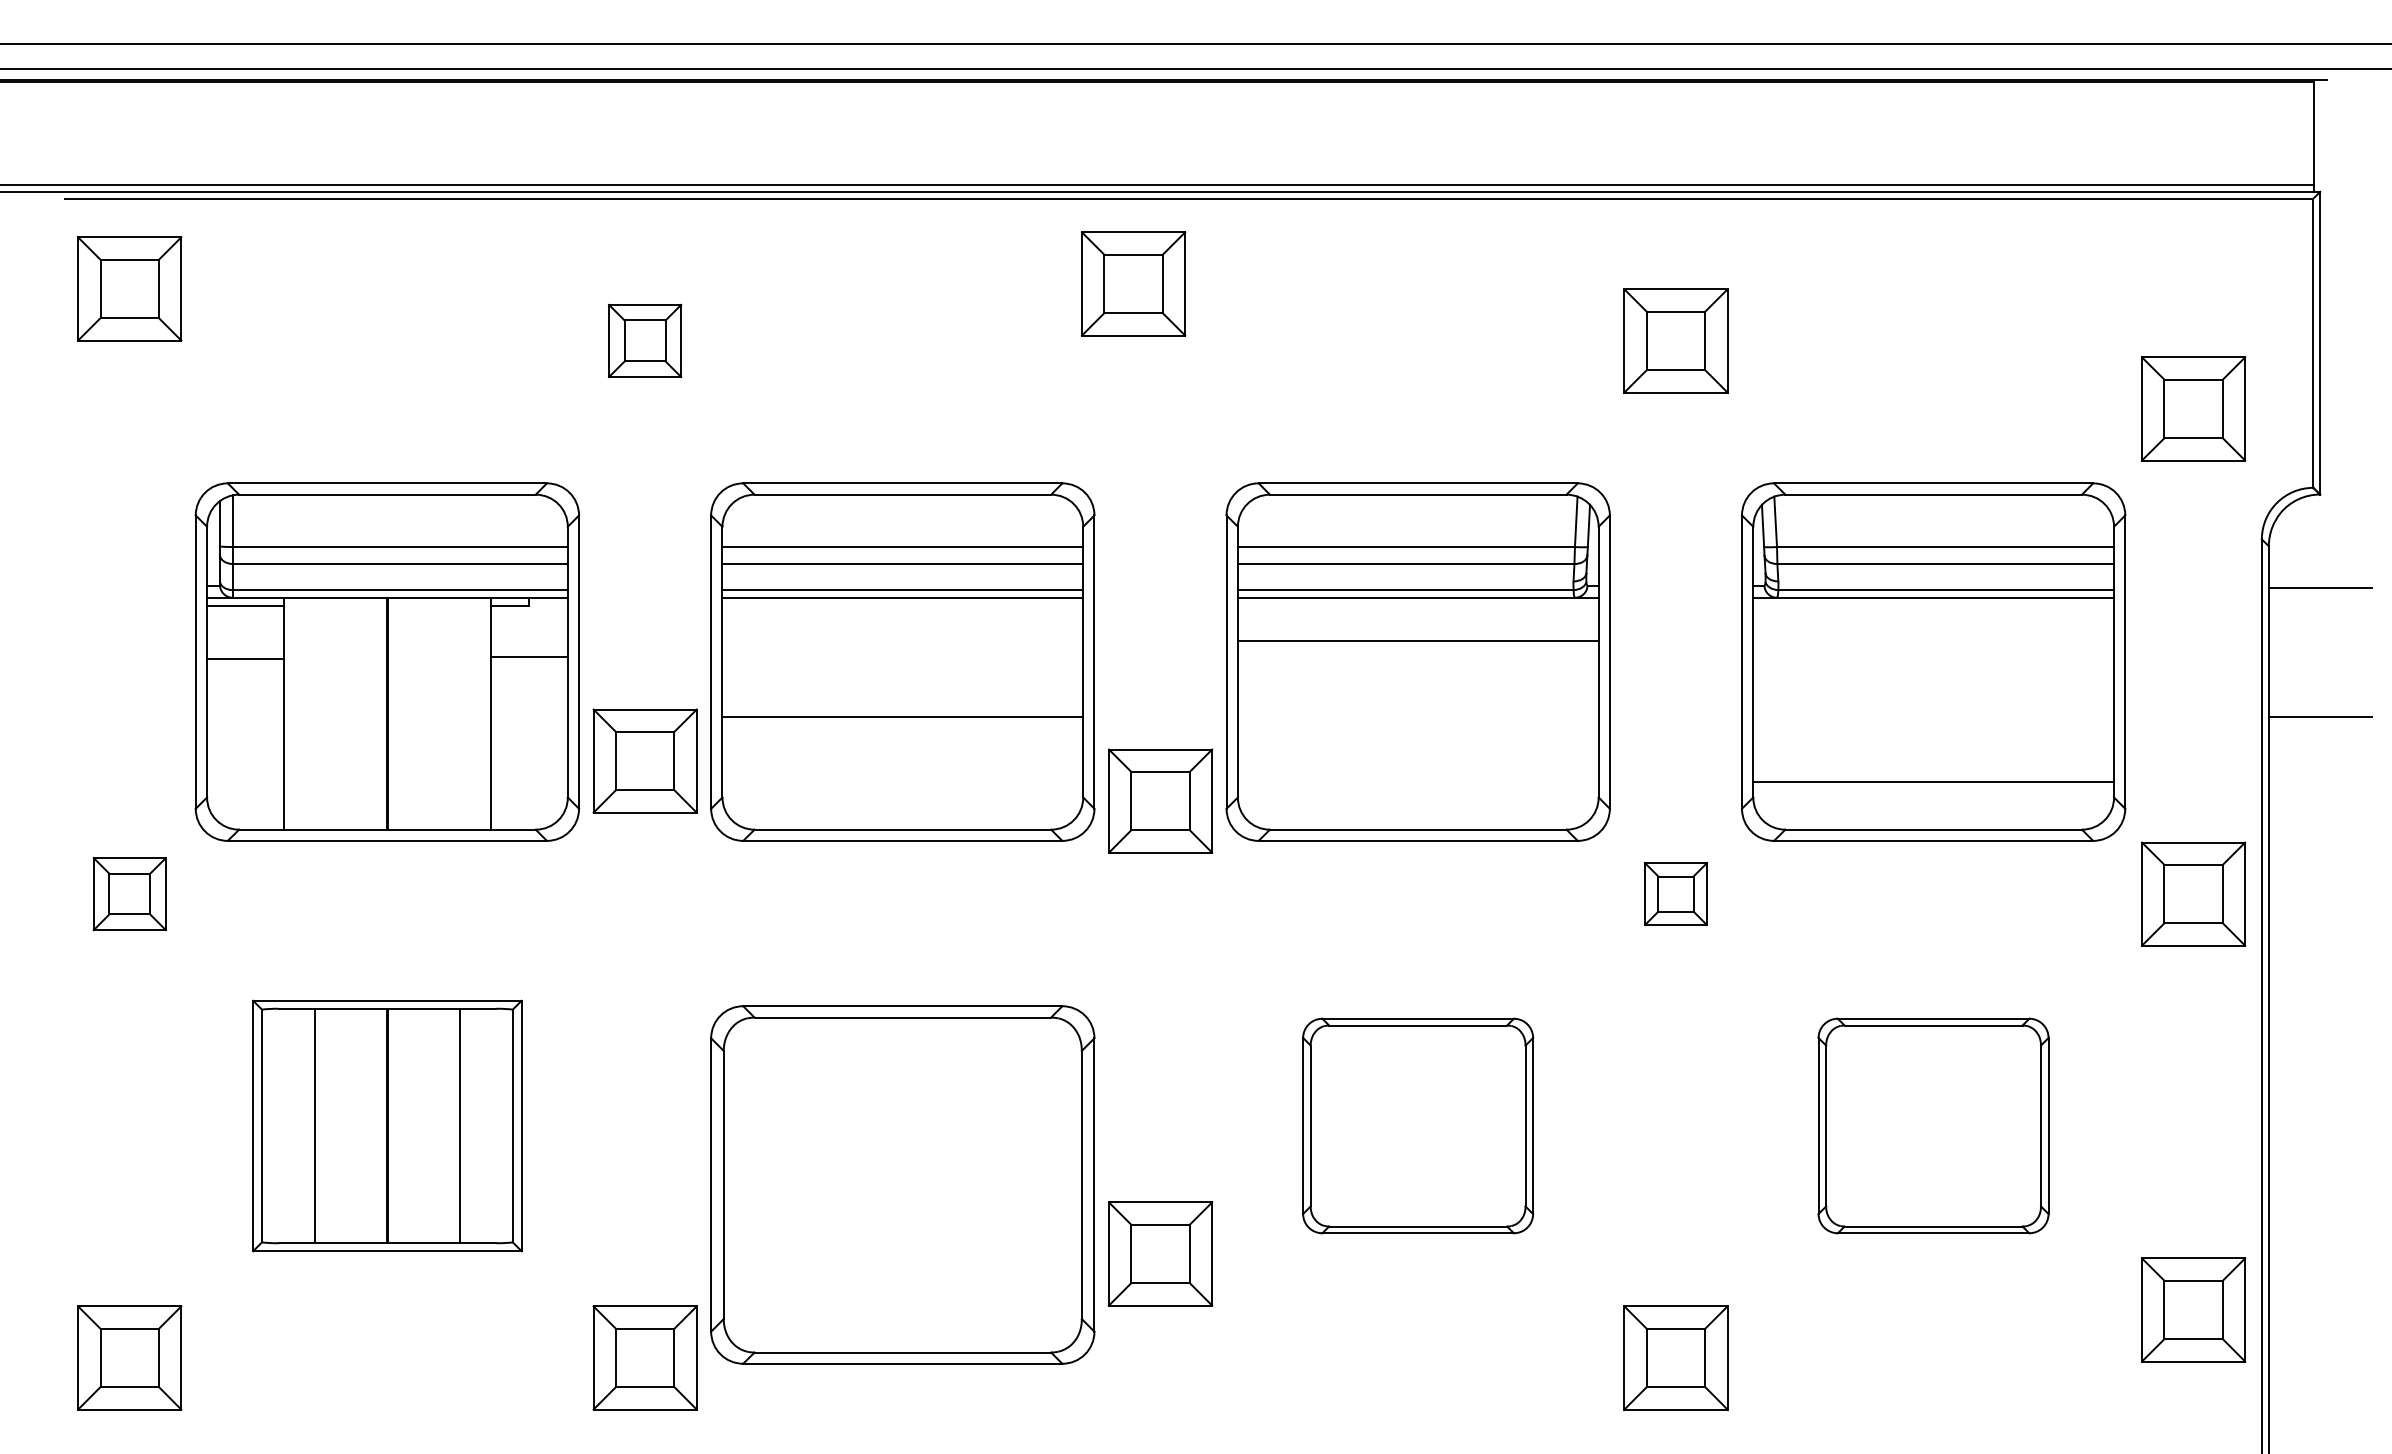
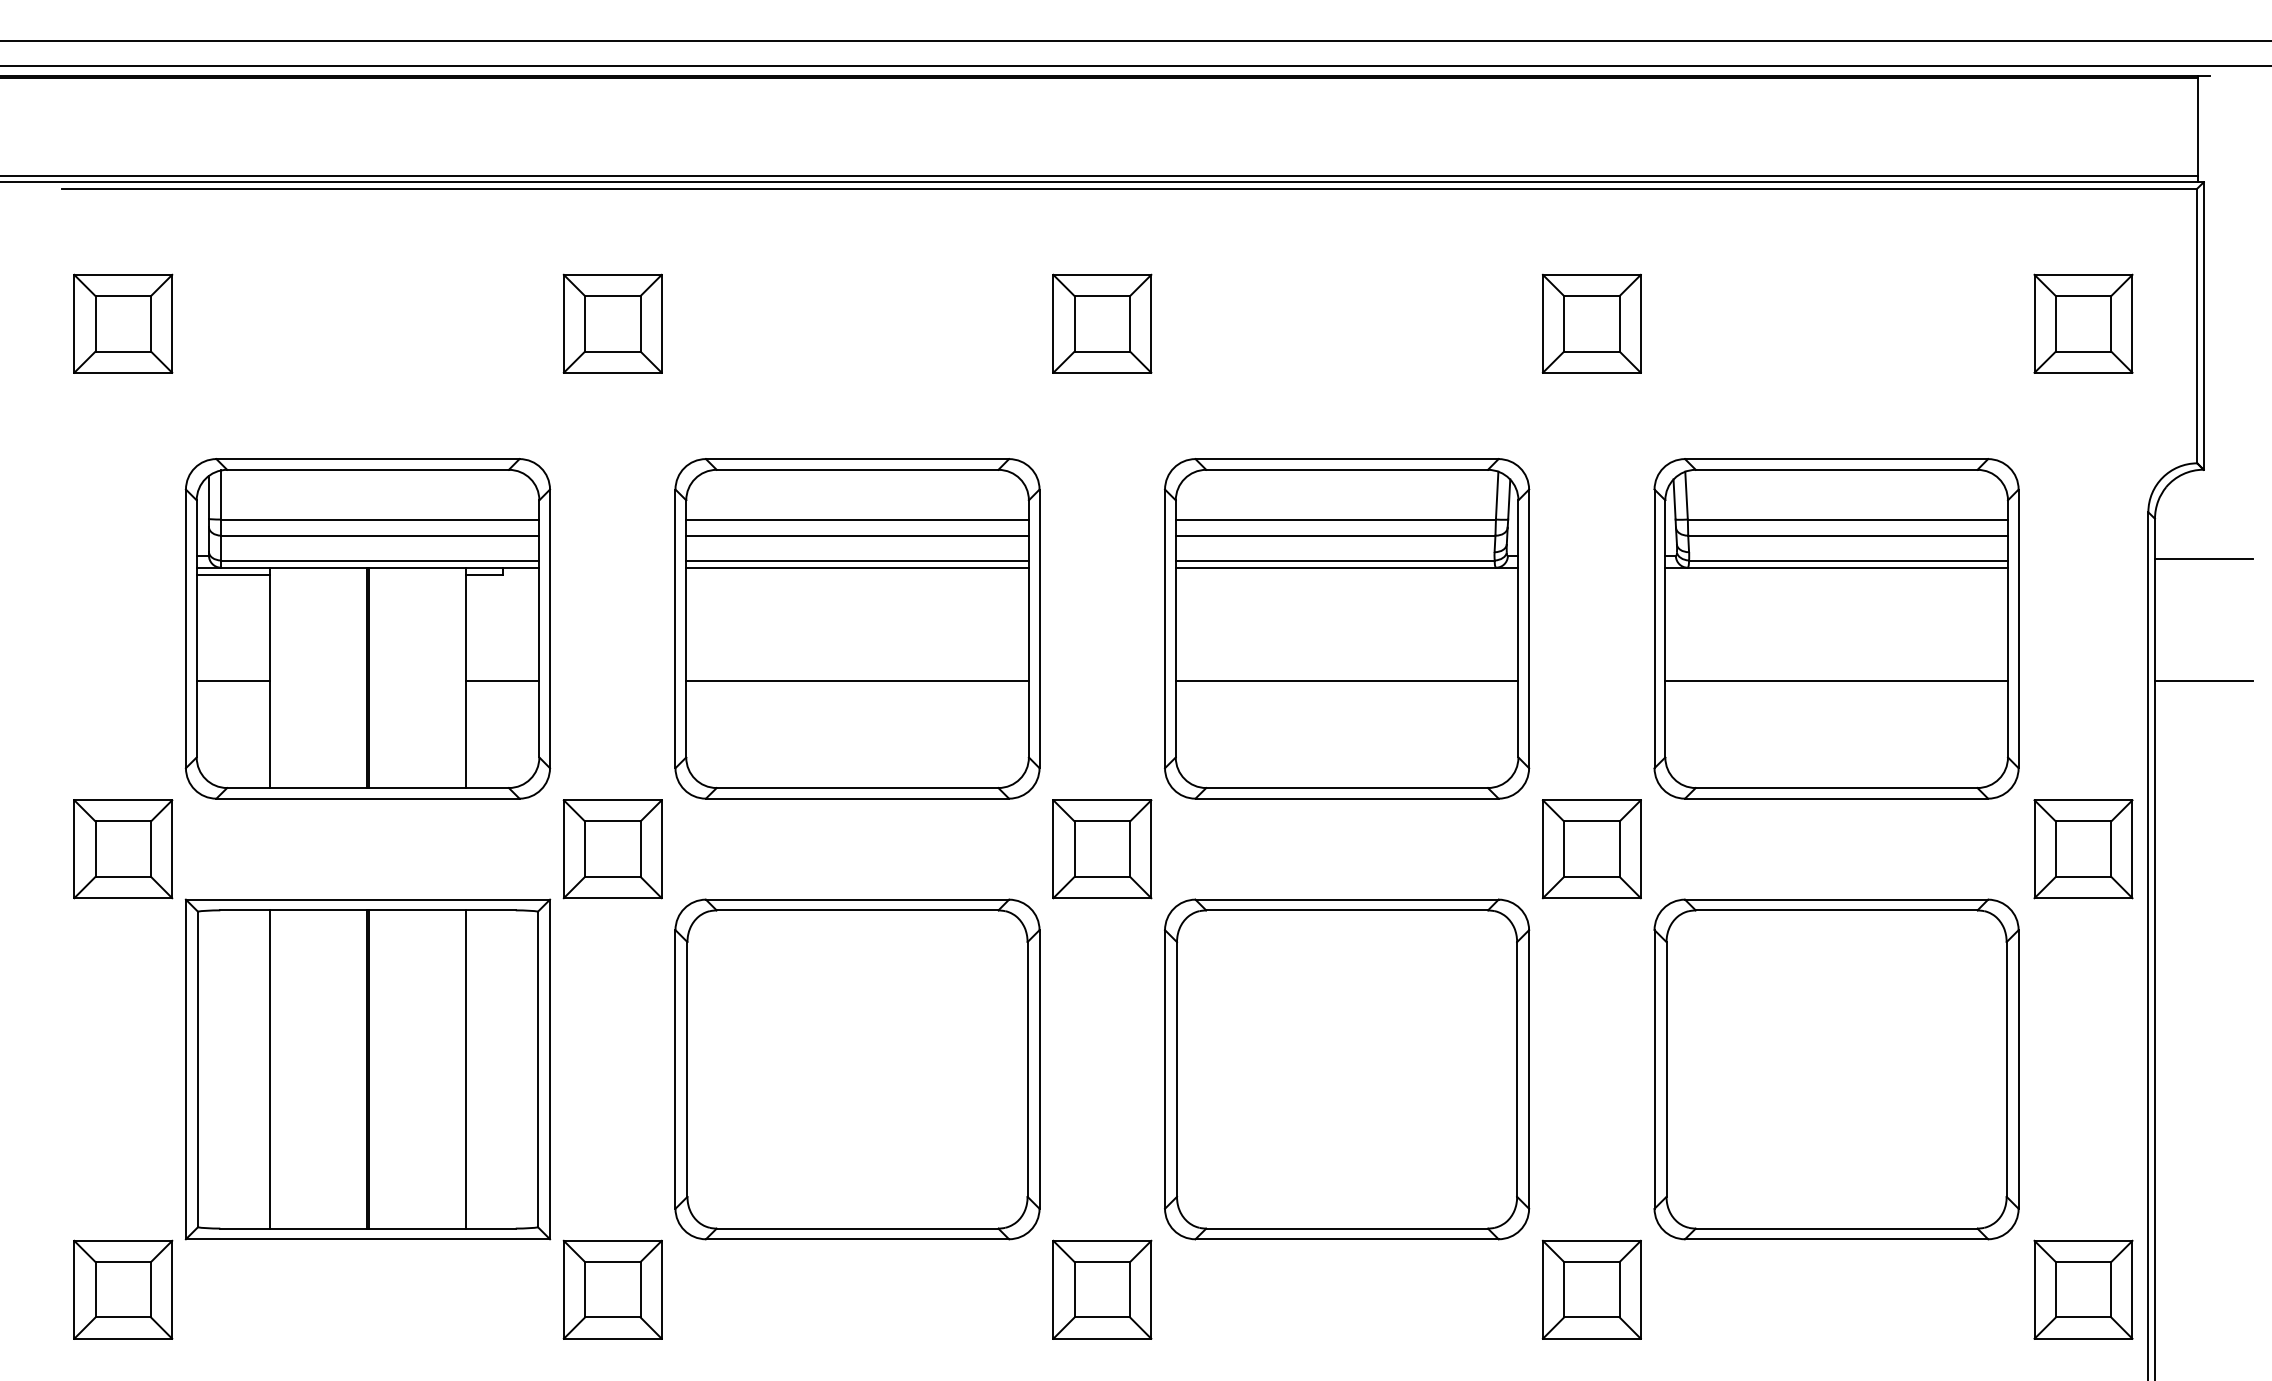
part: (1133, 283) -> (1102, 323), moved
part: (129, 288) -> (123, 323), moved
part: (644, 340) -> (612, 323), size x1.43
part: (2193, 408) -> (2083, 323), moved
line: (1417, 640) -> (1346, 680), moved
line: (528, 656) -> (502, 680), moved
line: (245, 658) -> (233, 680), moved
part: (644, 760) -> (612, 848), moved
line: (1933, 781) -> (1836, 680), moved
part: (1160, 800) -> (1102, 848), moved
part: (129, 893) -> (123, 848), size x1.43
part: (1675, 893) -> (1591, 848), size x1.67
part: (387, 1125) -> (368, 1068), size x1.43
part: (1417, 1125) -> (1346, 1068), size x1.67
part: (1933, 1125) -> (1836, 1068), size x1.67
part: (902, 1184) -> (857, 1068), moved
part: (1160, 1253) -> (1102, 1289), moved
part: (2193, 1309) -> (2083, 1289), moved

